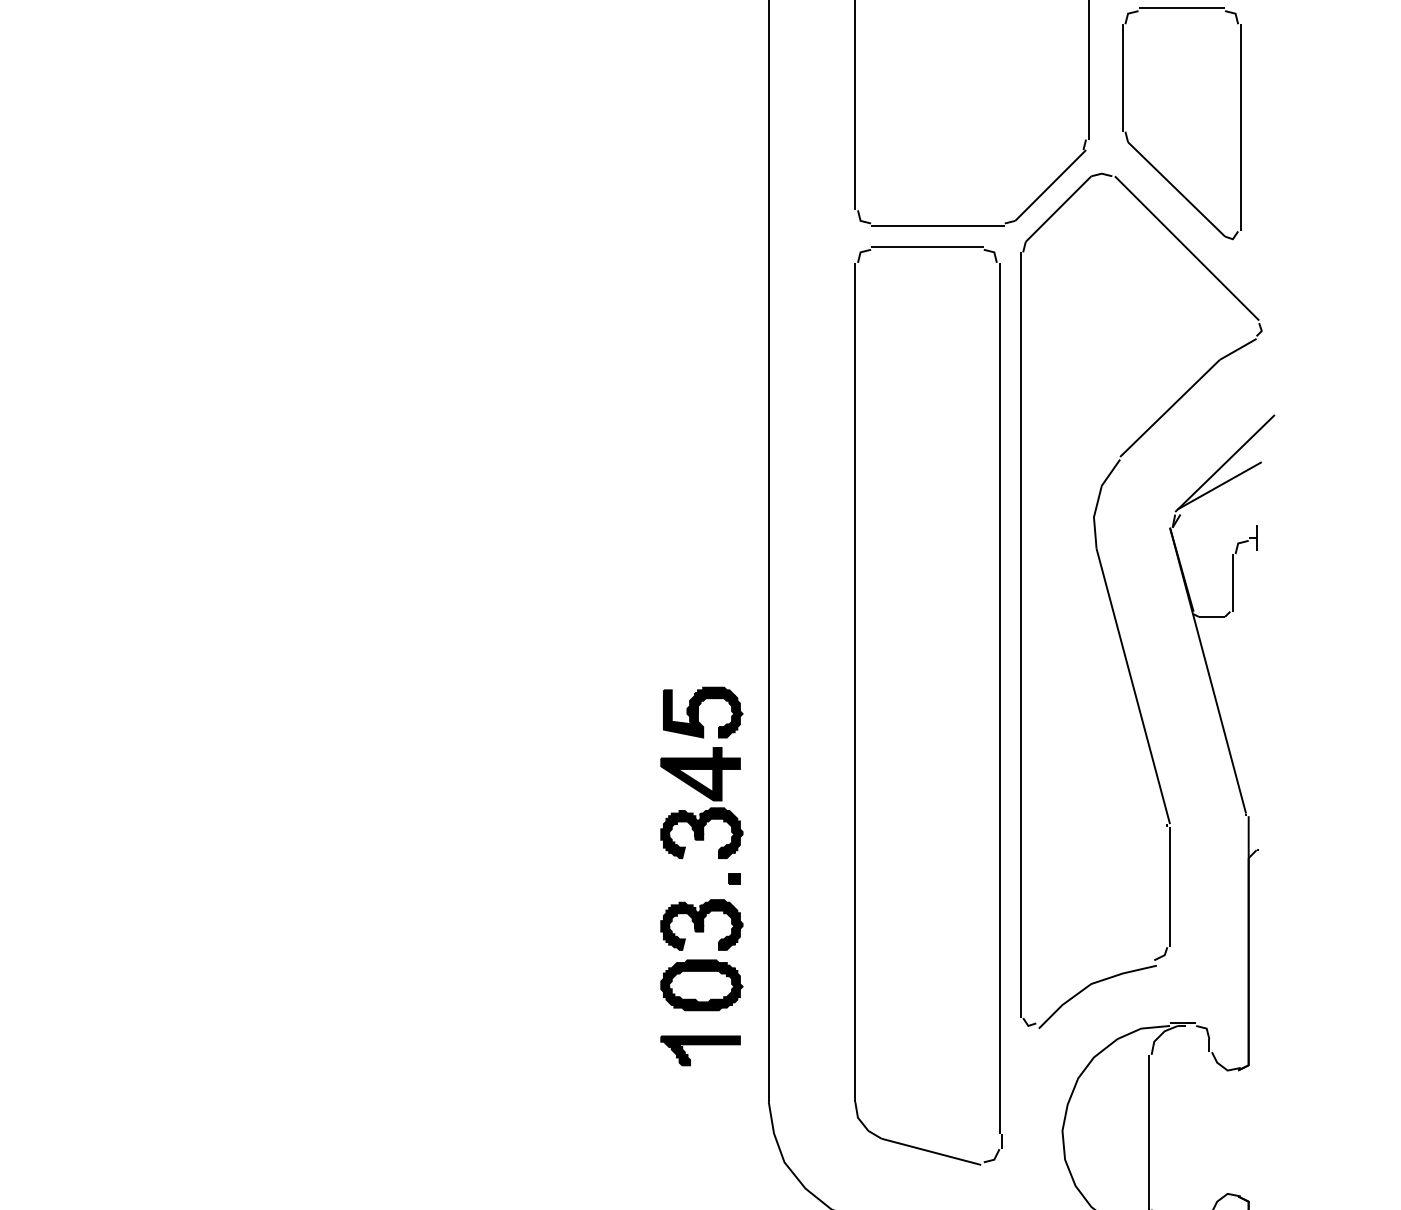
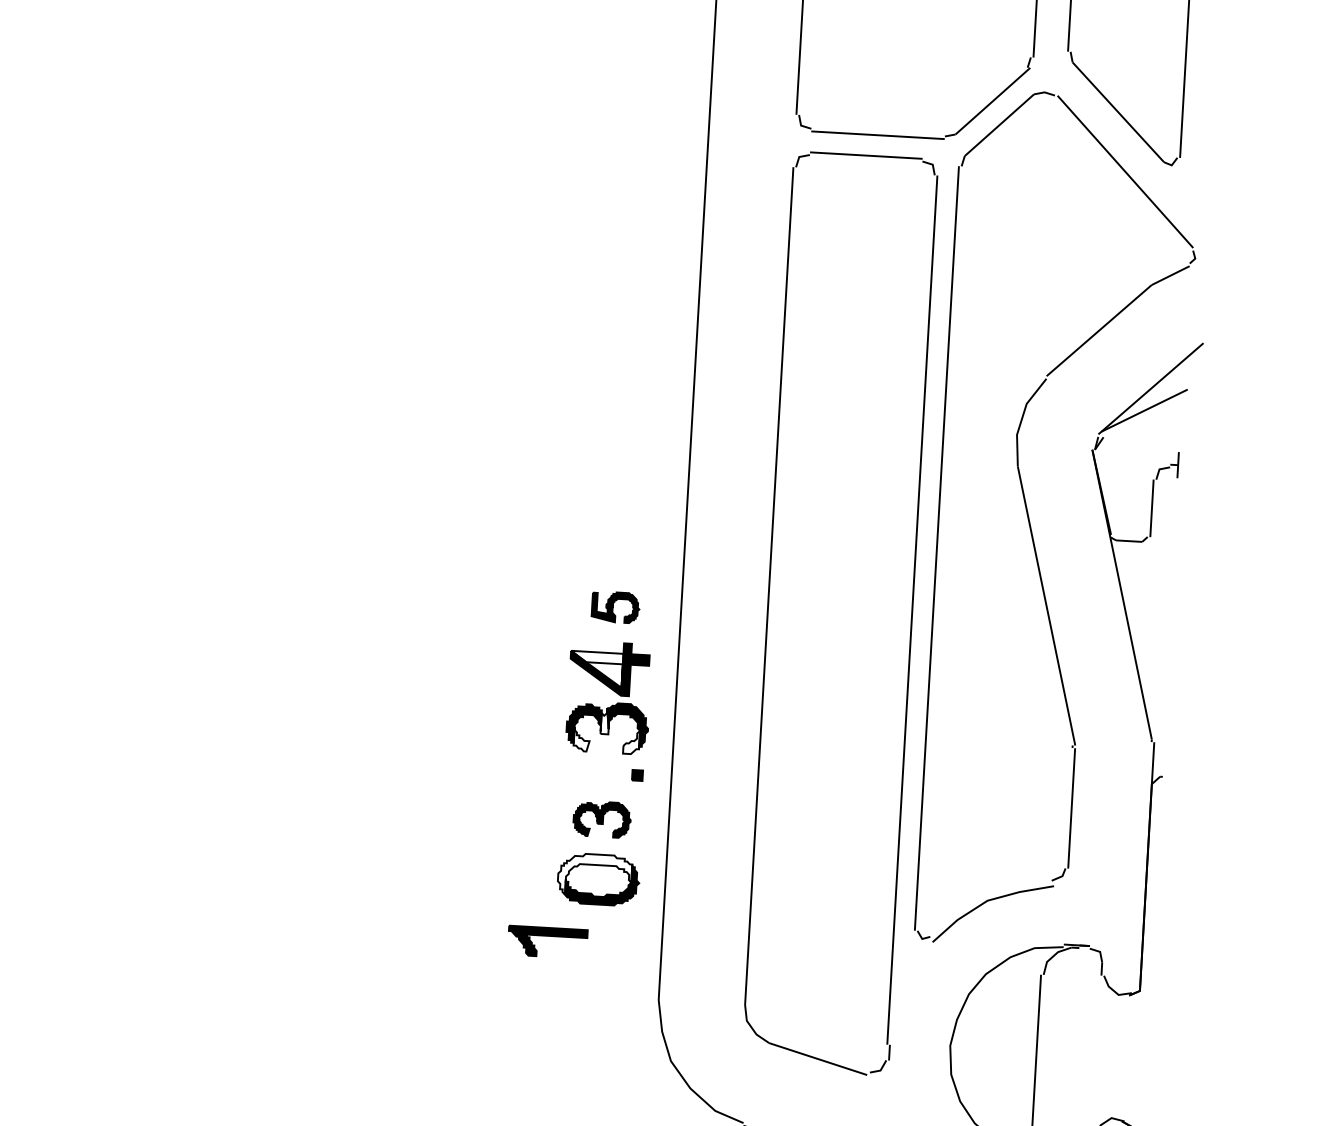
part: (703, 712) -> (615, 607), size x0.6
fill: (687, 775) -> (596, 669), removed
fill: (699, 826) -> (605, 720), removed
fill: (676, 846) -> (581, 739), removed
fill: (726, 846) -> (631, 742), removed
part: (701, 924) -> (601, 818), size x0.7
fill: (697, 981) -> (594, 875), removed
part: (700, 1050) -> (547, 941), moved

